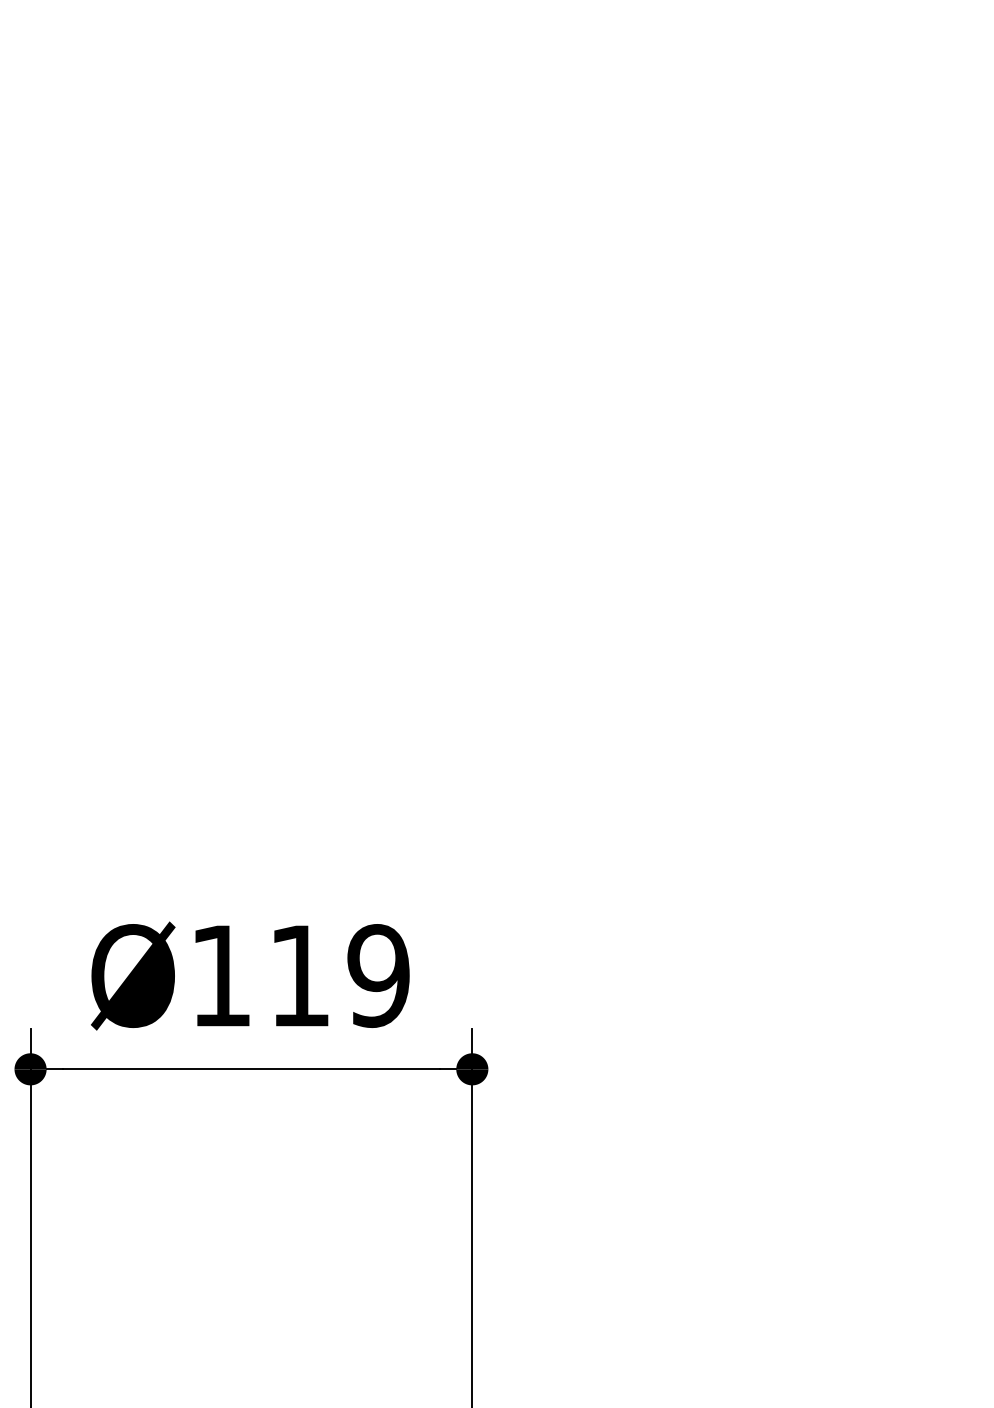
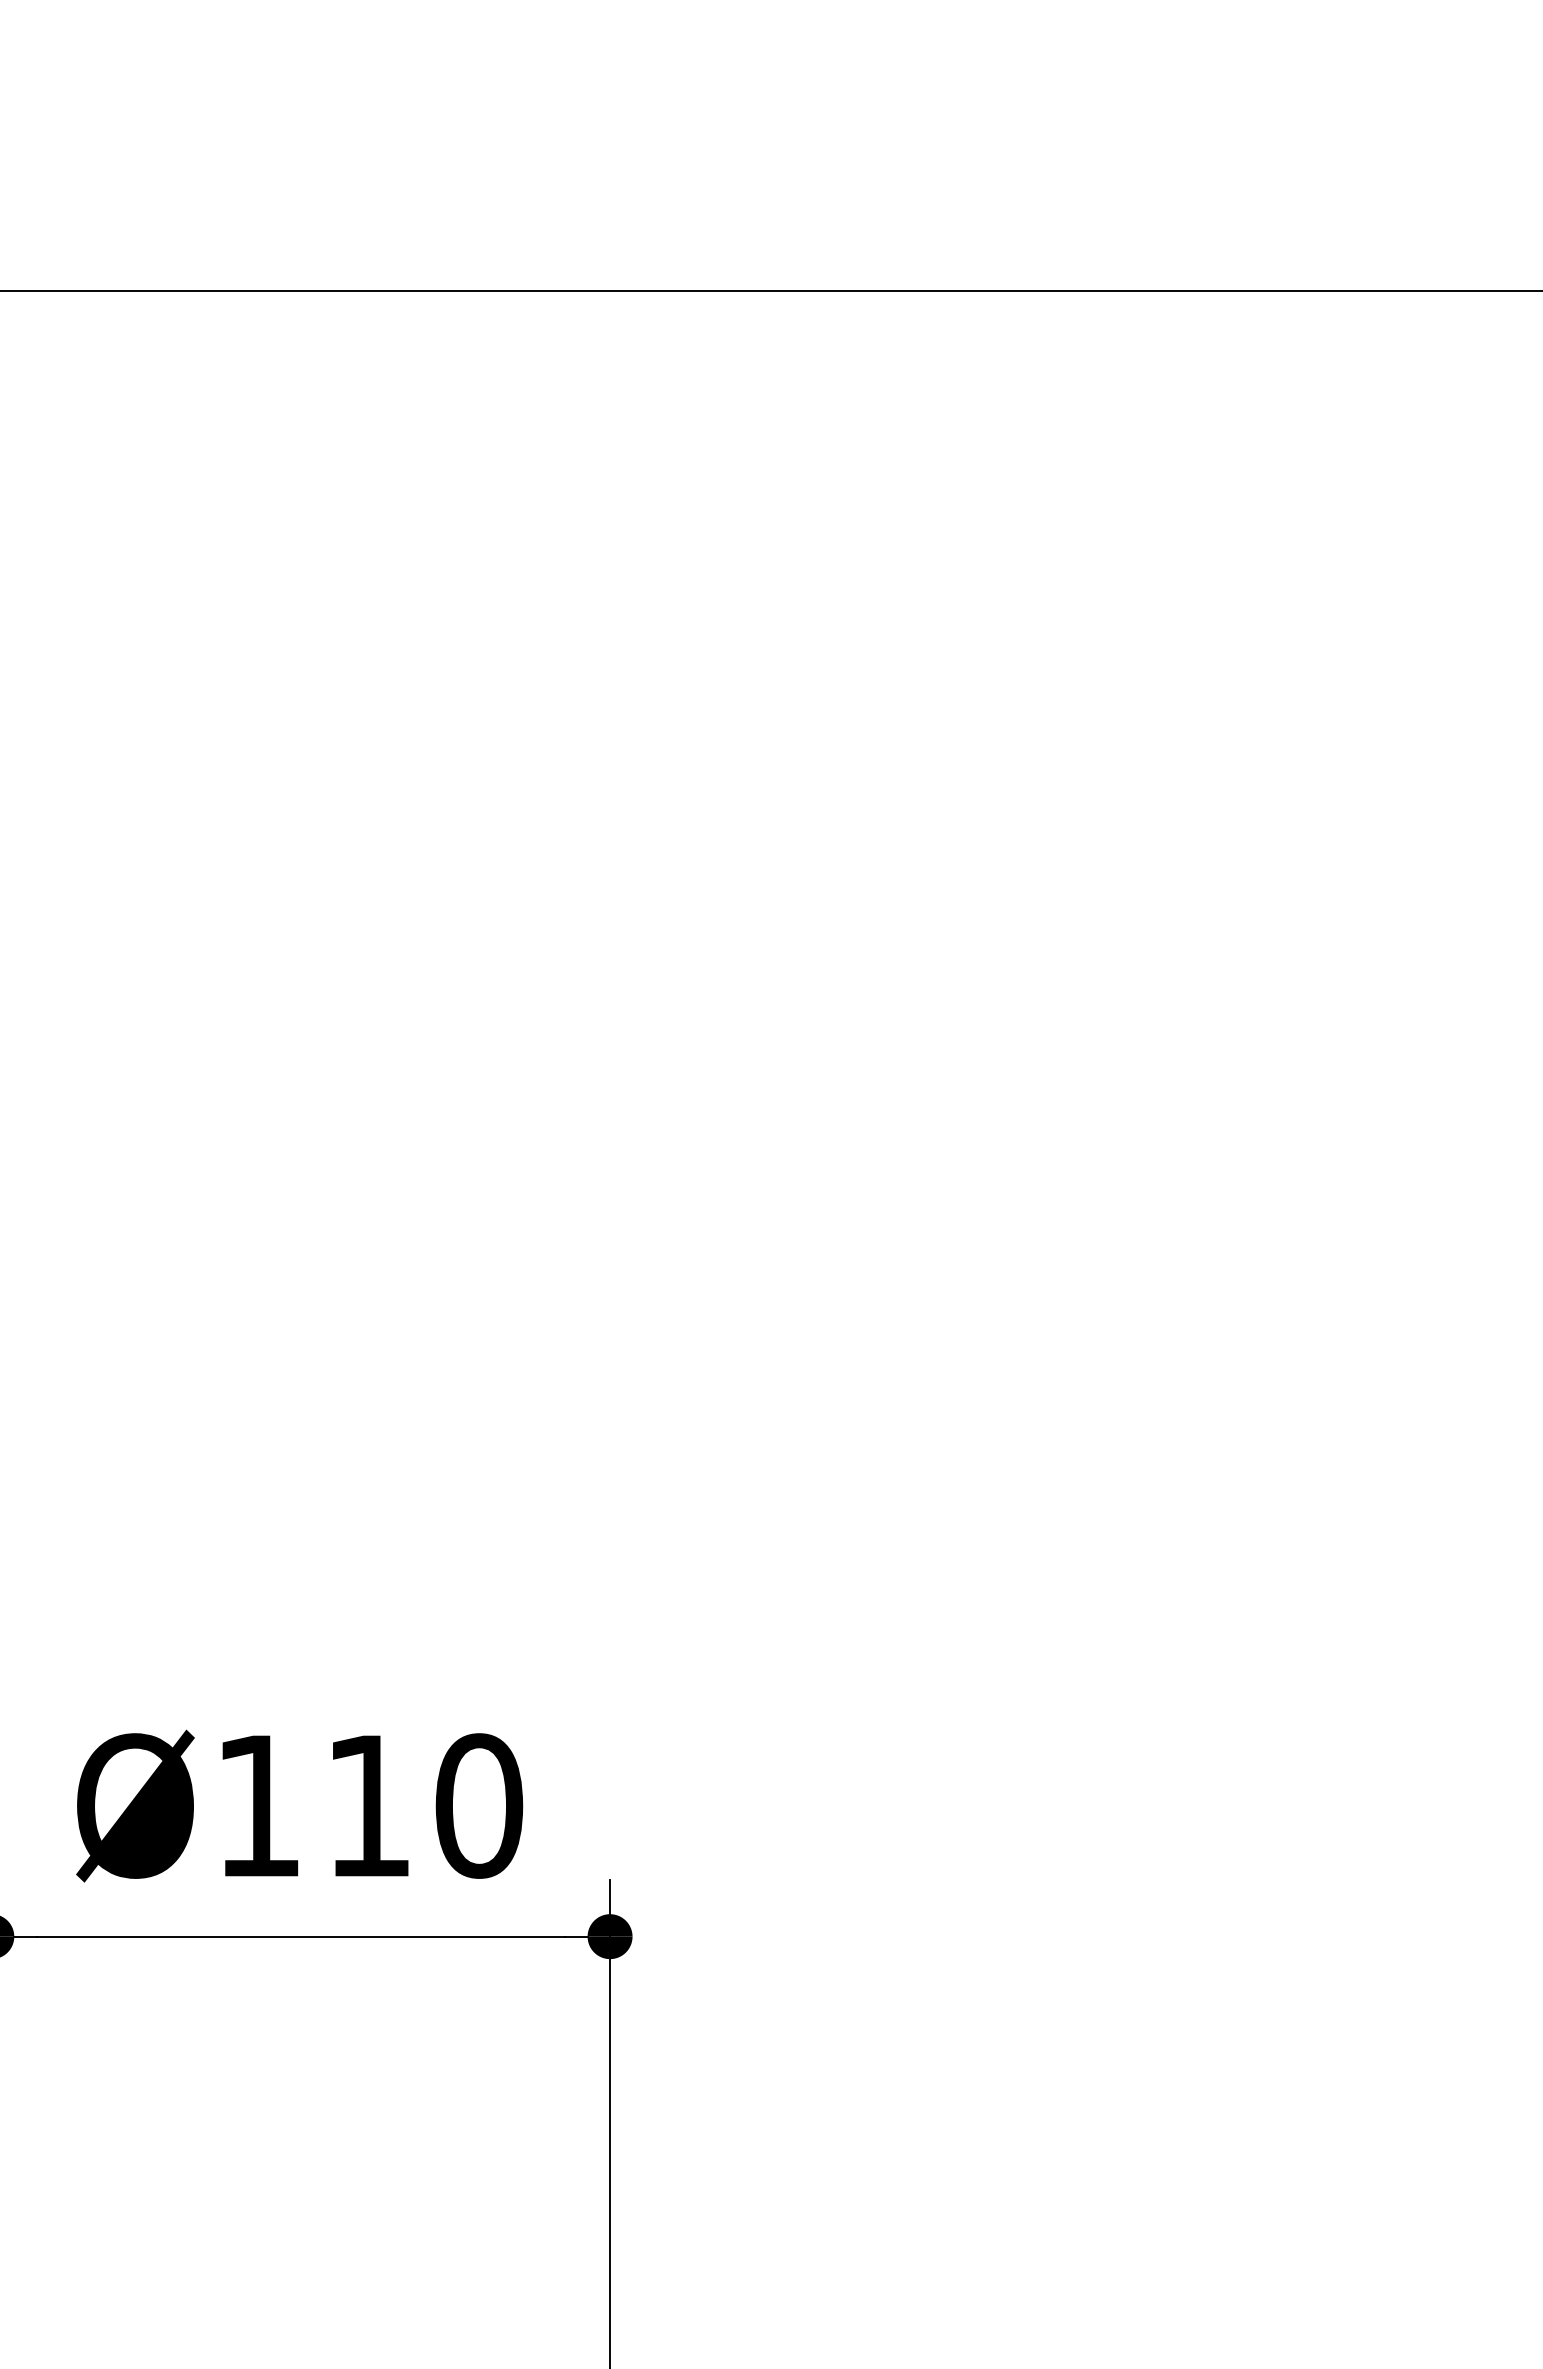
text: (379, 975) -> (479, 1805), Ø119 -> Ø110

